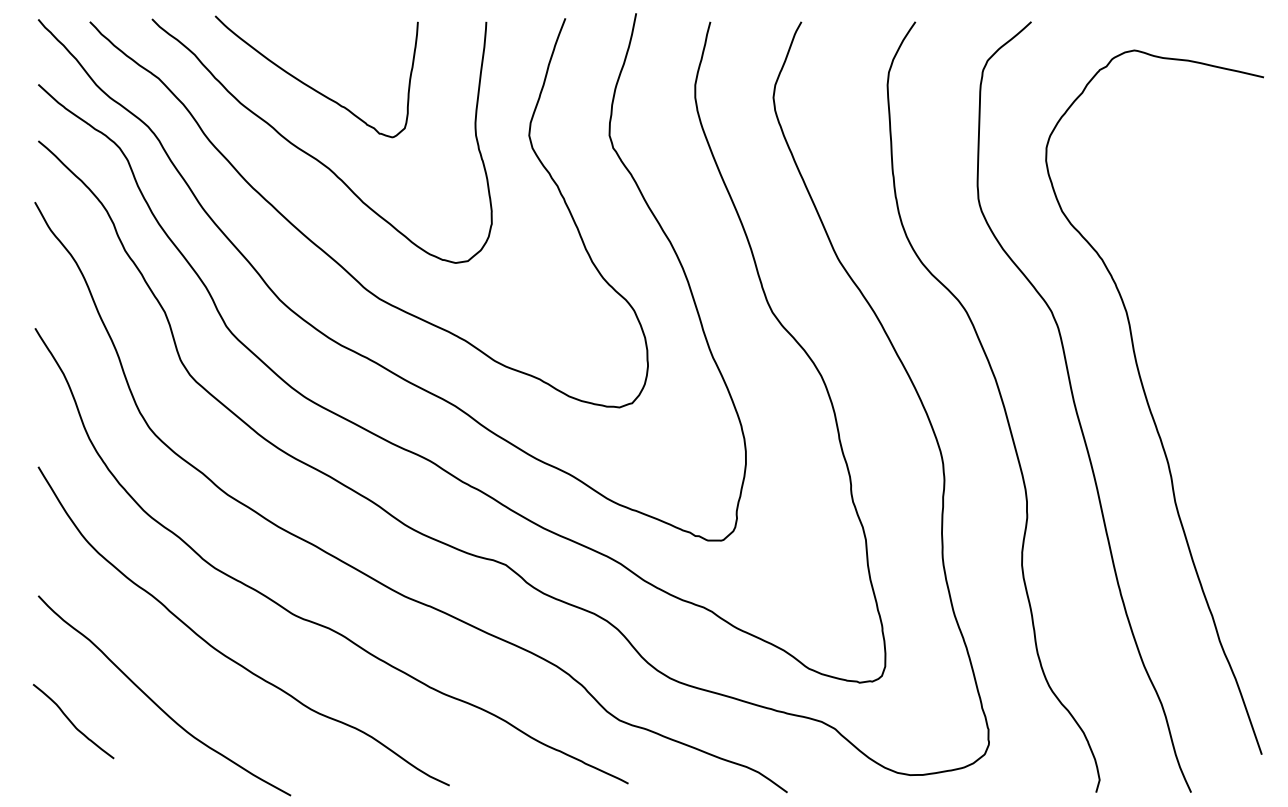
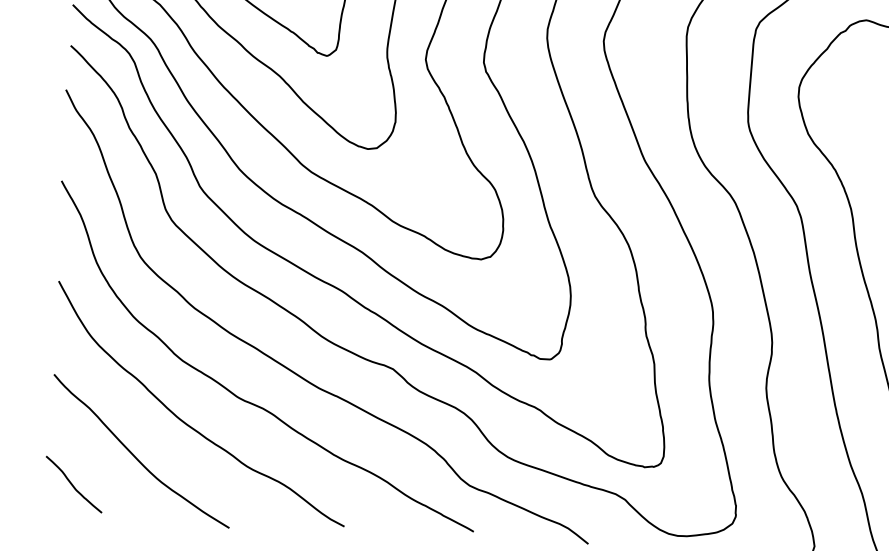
curve: (72, 722) -> (73, 485), moved

